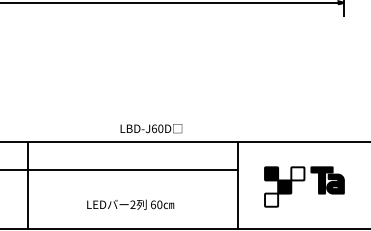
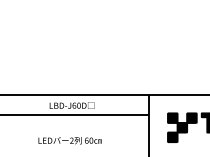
text: (151, 128) -> (72, 105), moved
fill: (297, 173) -> (191, 117), added
fill: (271, 199) -> (172, 136), added

